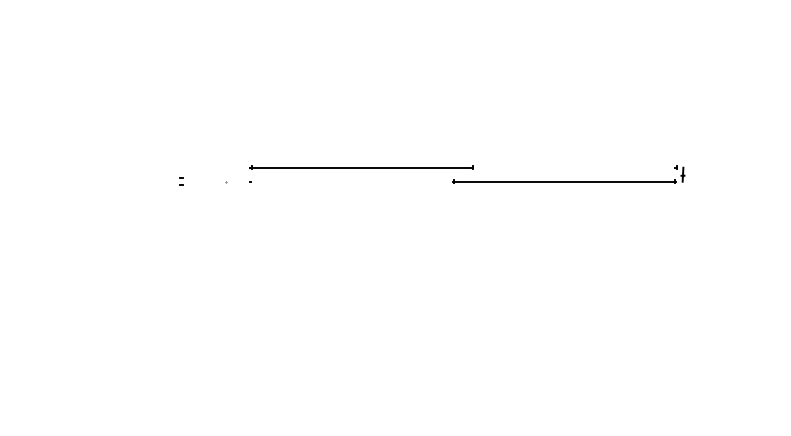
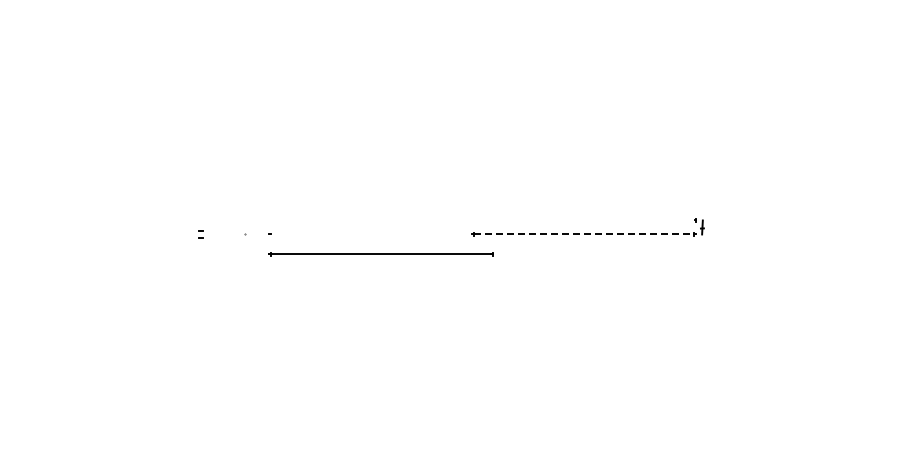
part: (361, 167) -> (380, 254), moved
line: (565, 181) -> (584, 234), solid -> dashed

